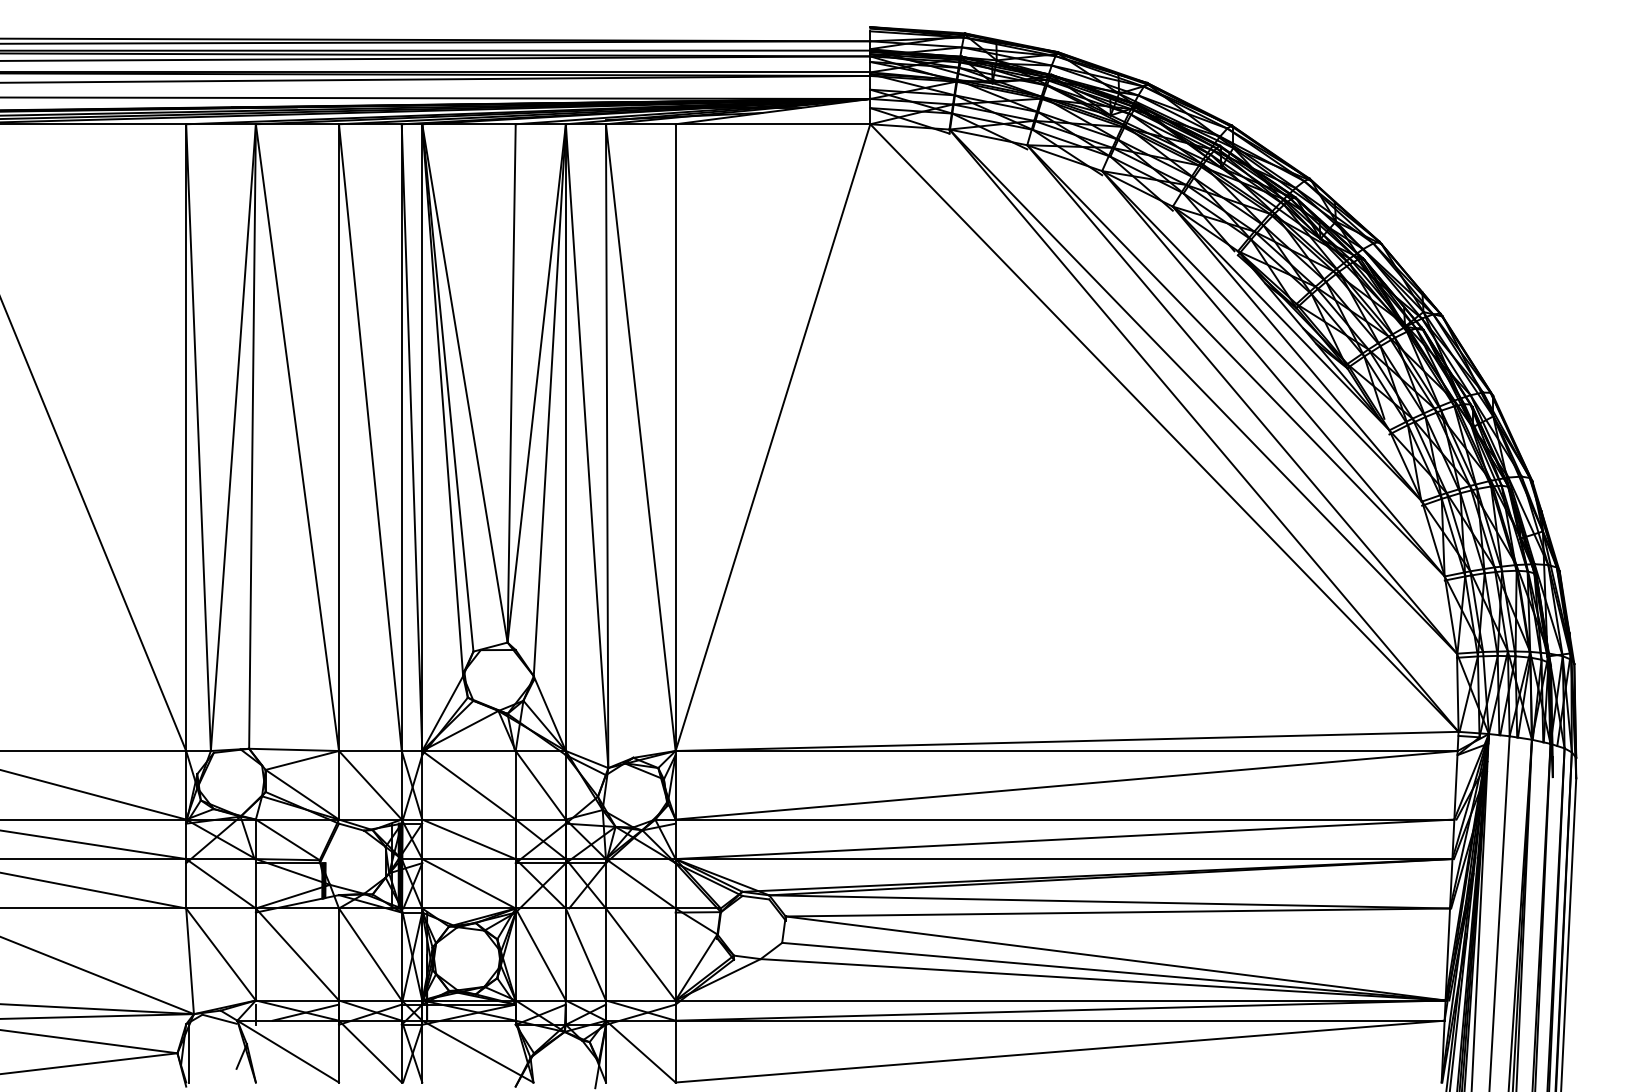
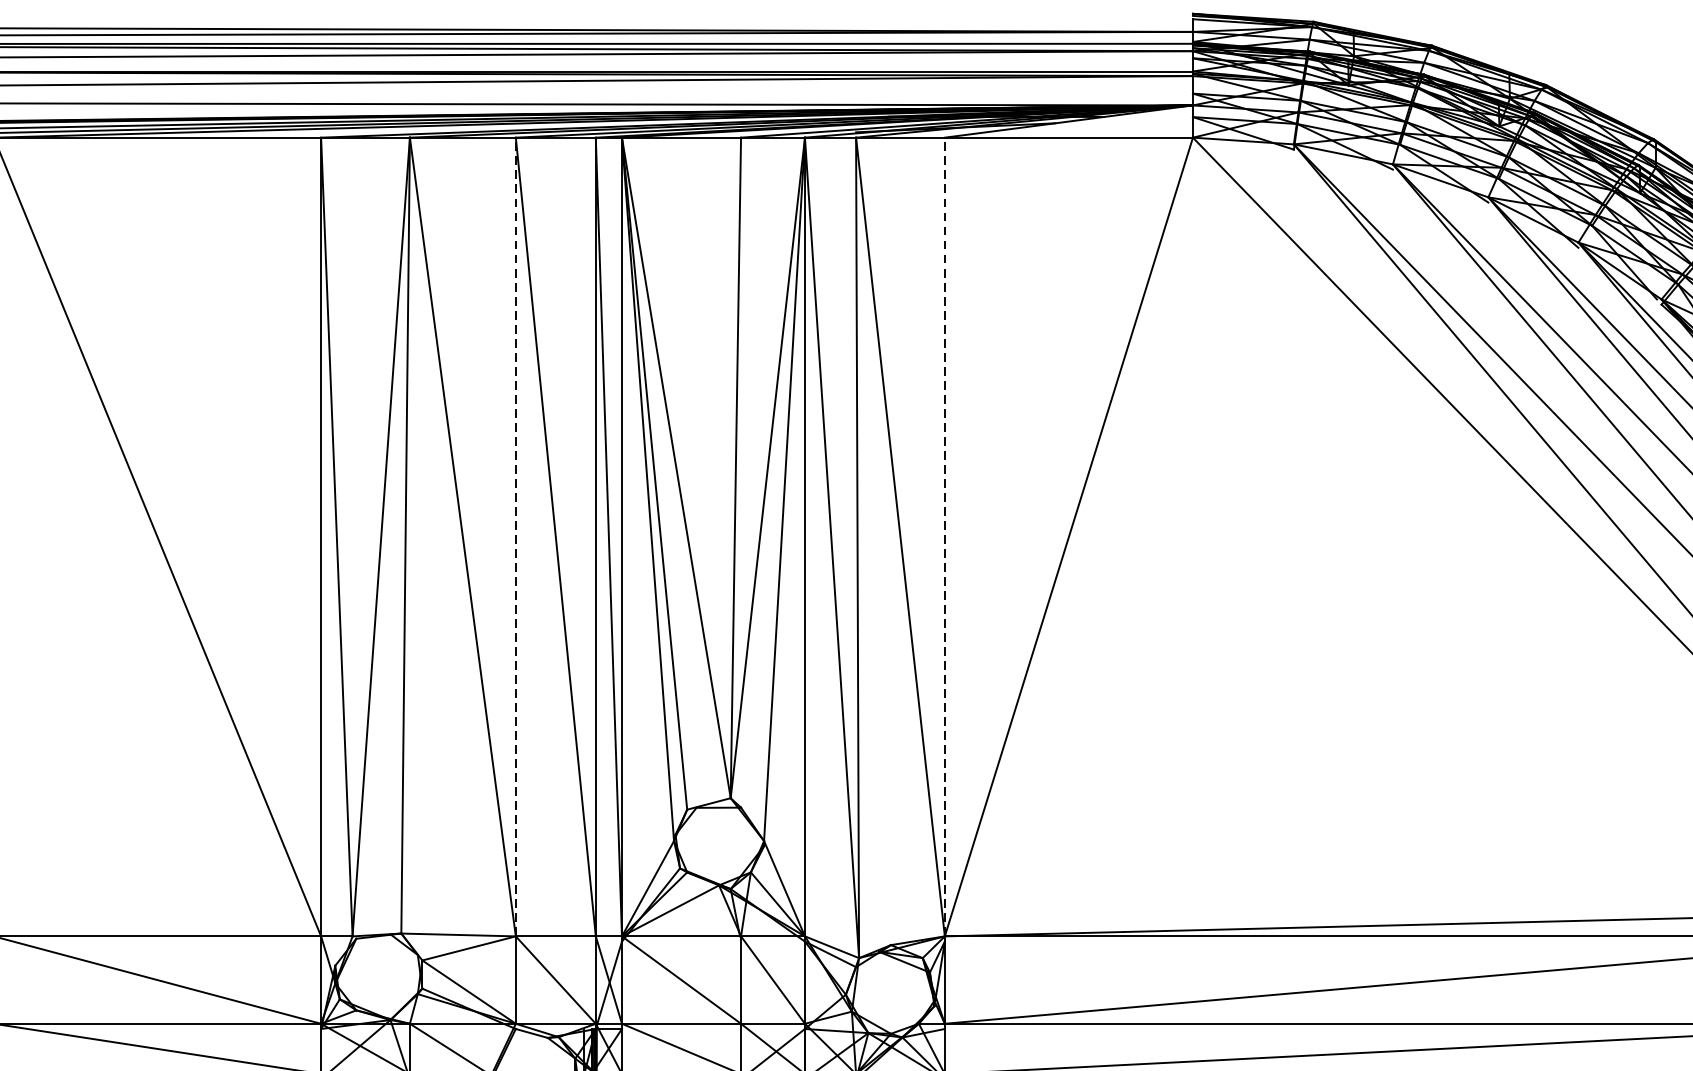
line: (339, 437) -> (516, 536), solid -> dashed
line: (675, 437) -> (944, 536), solid -> dashed

